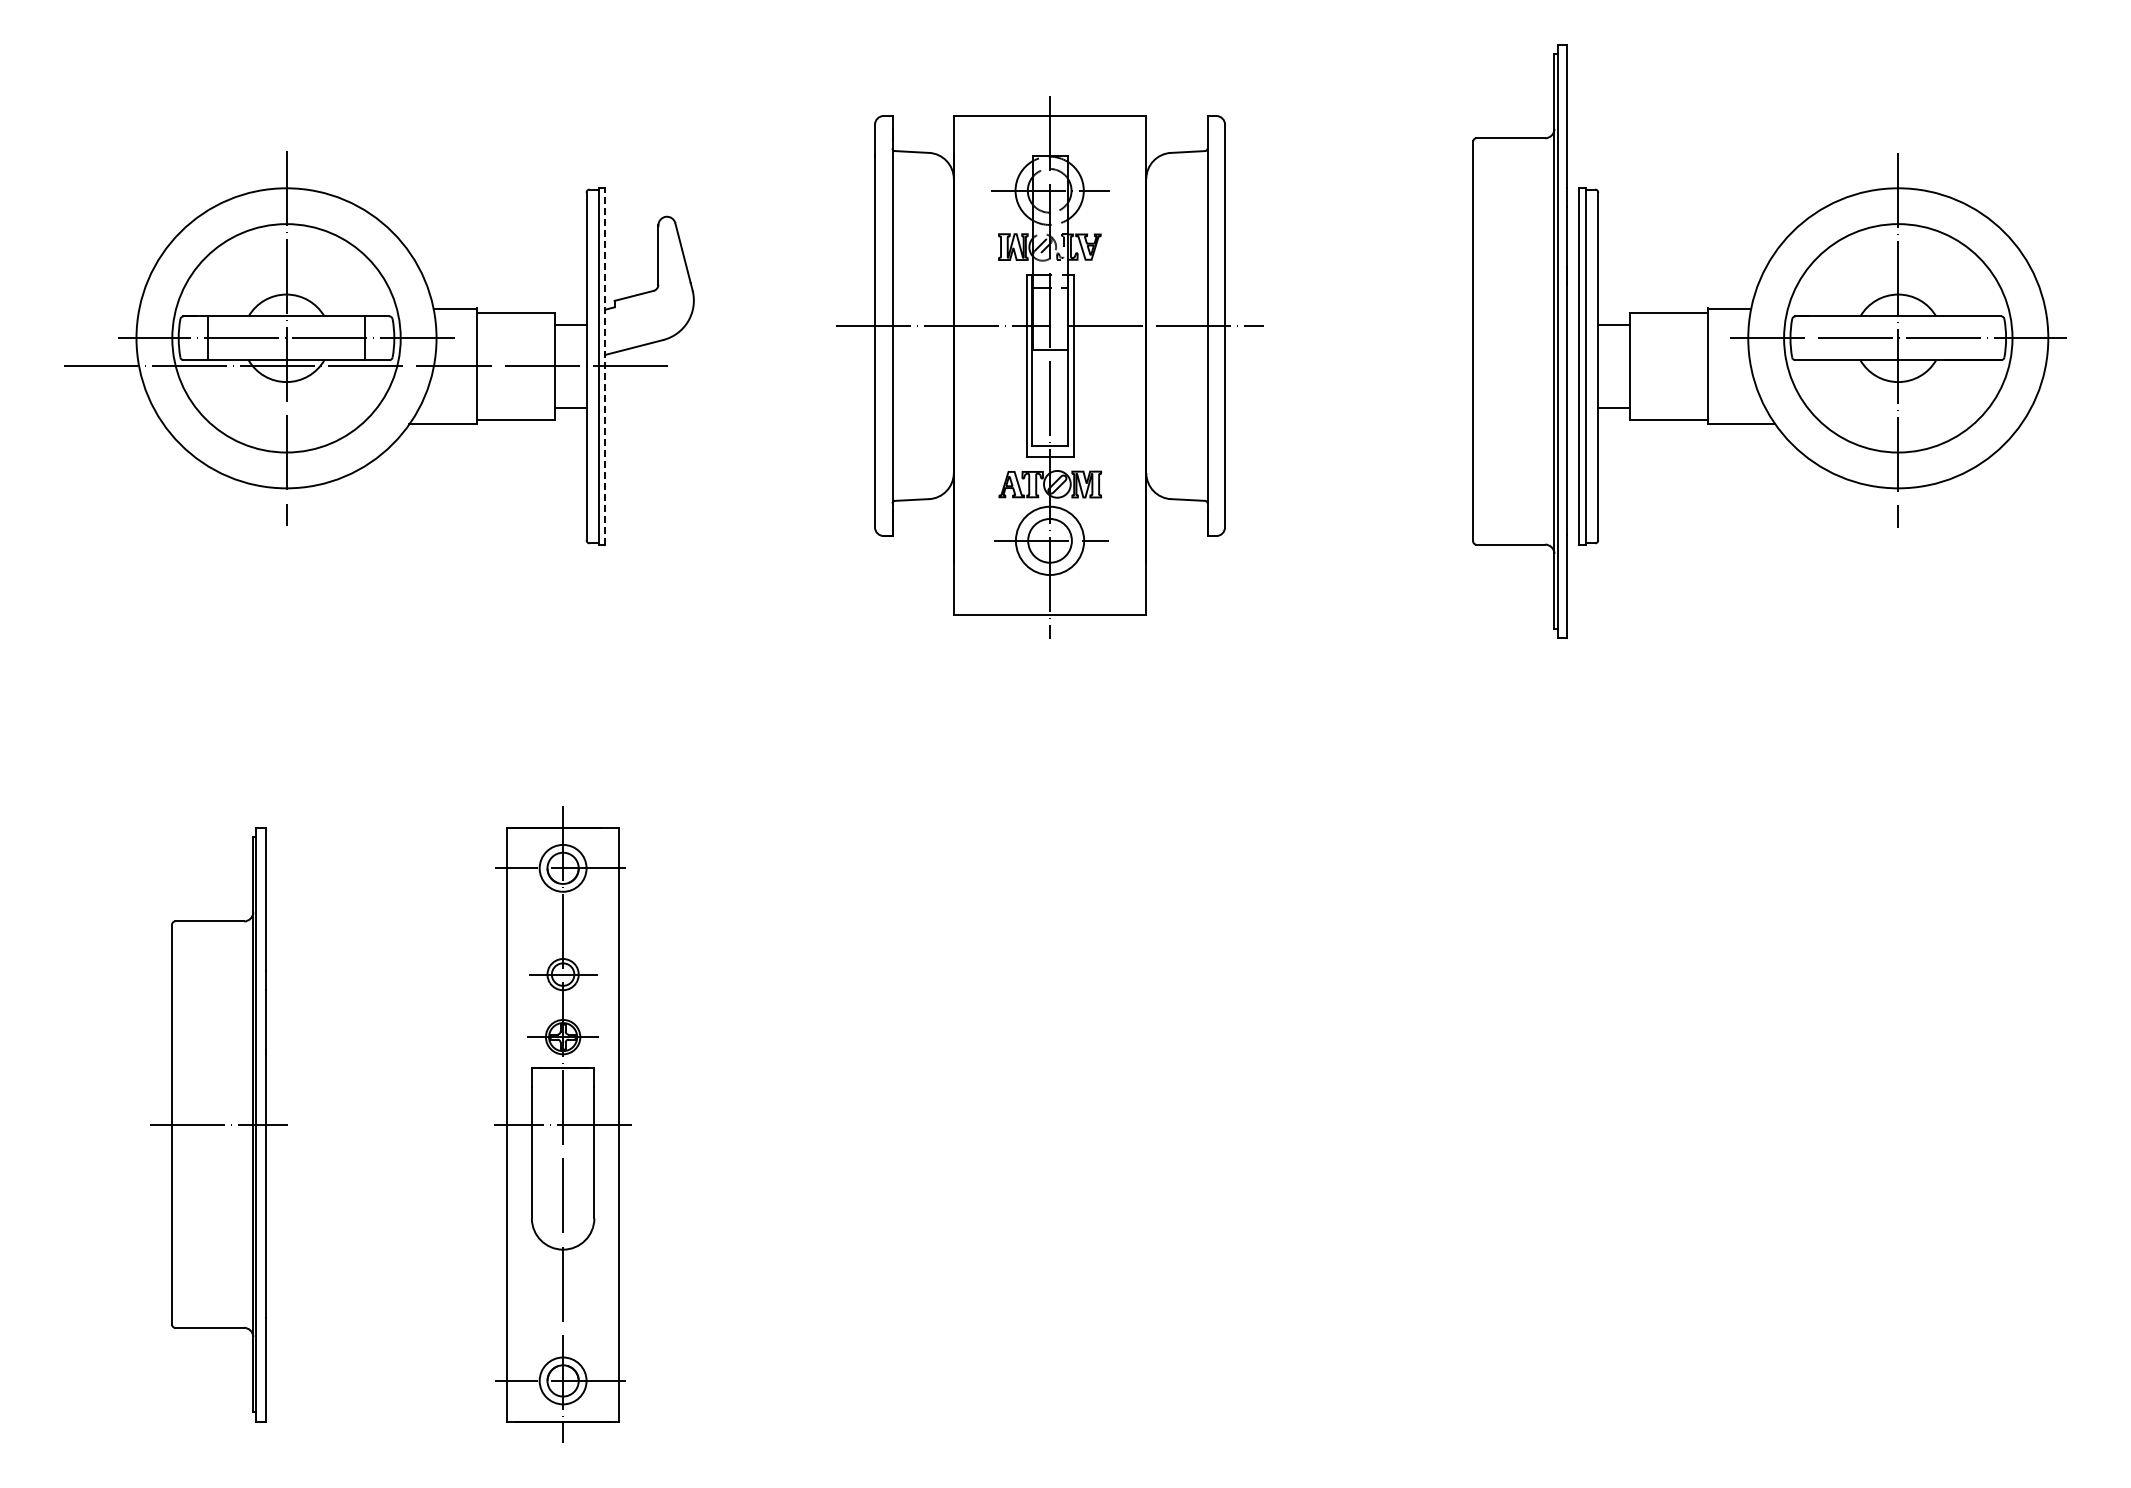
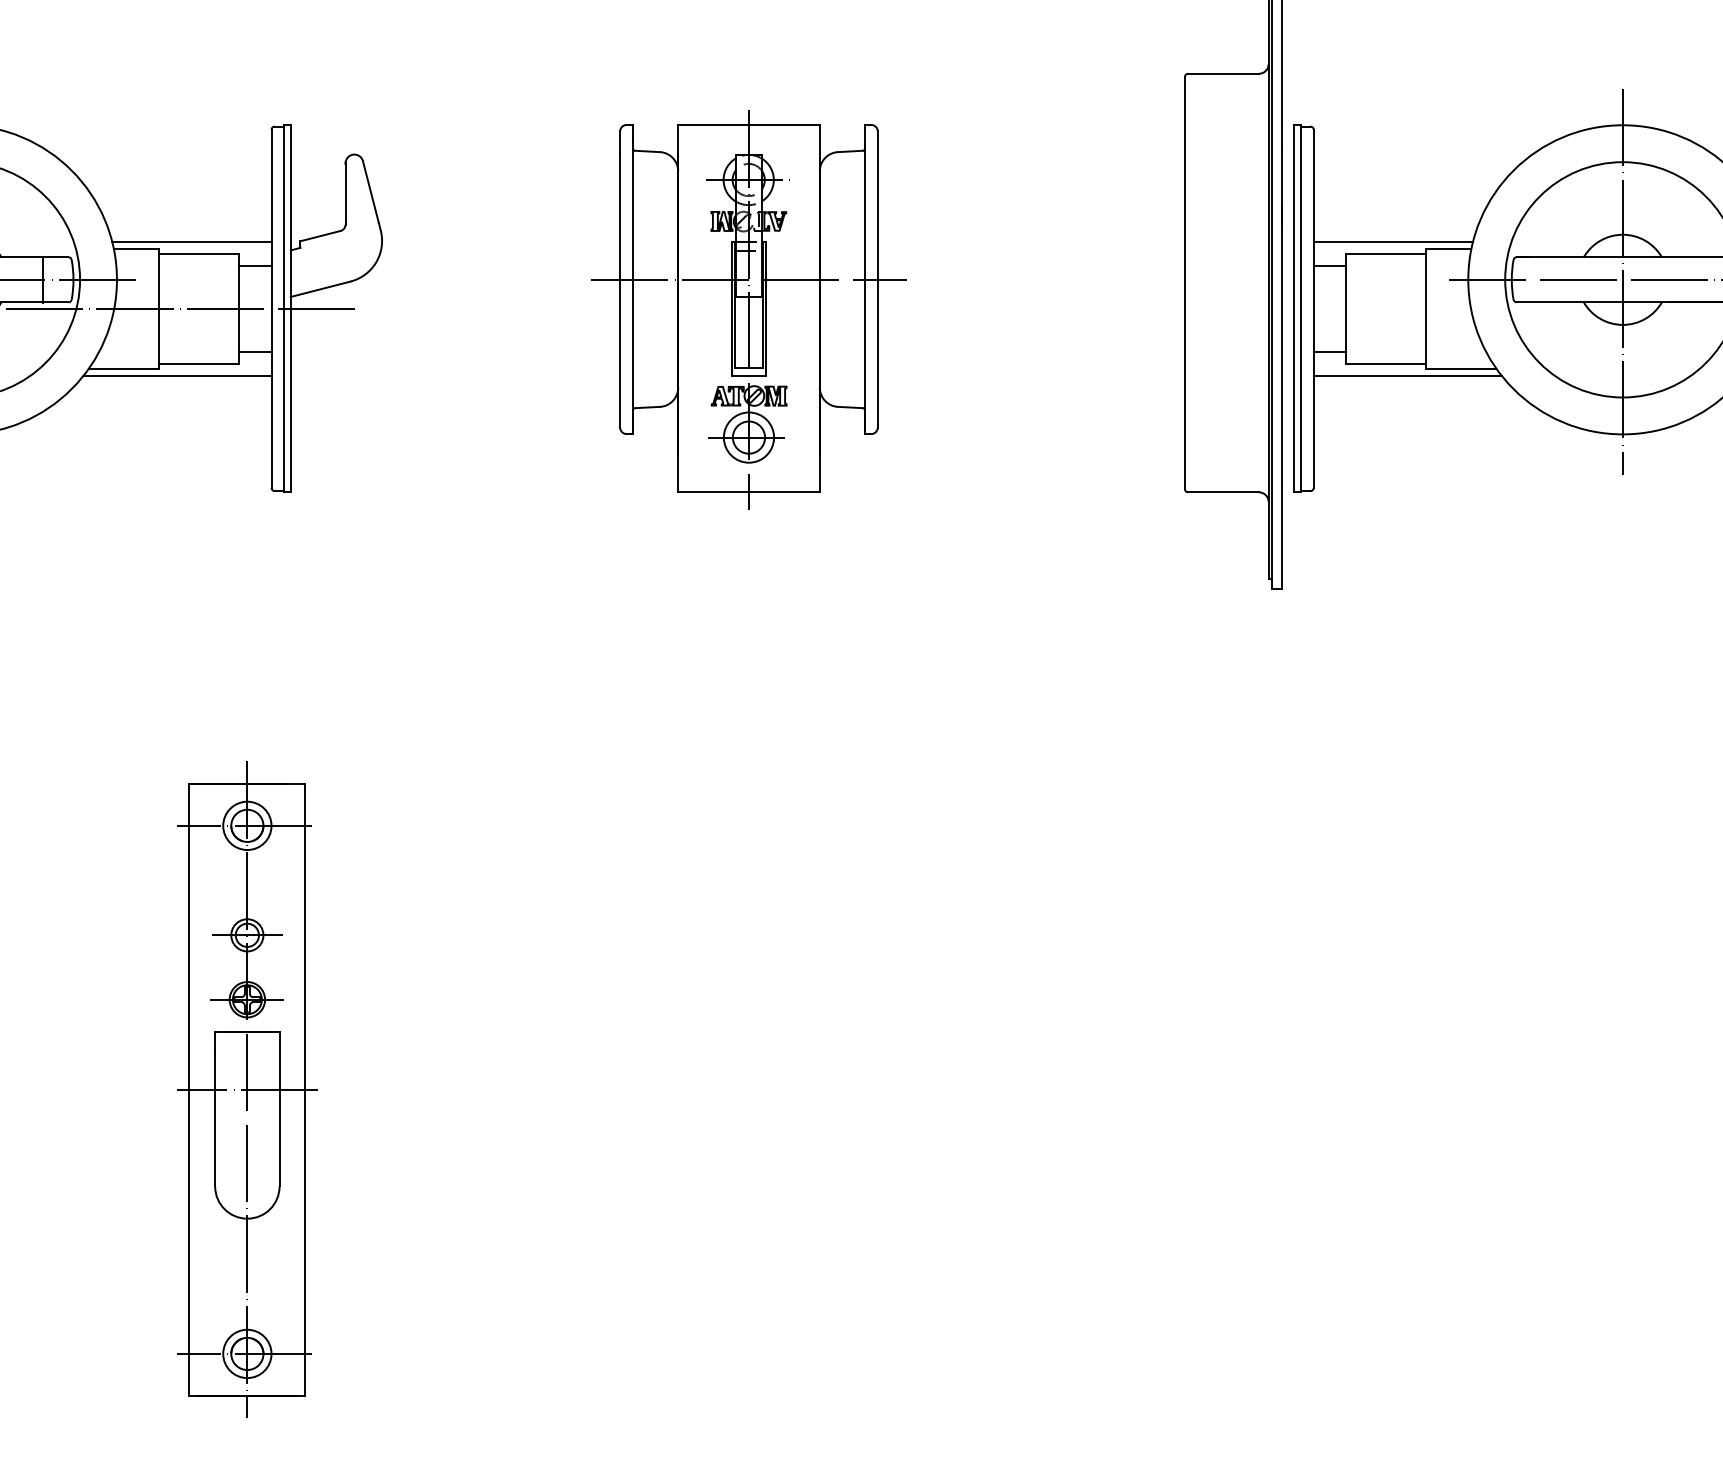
line: (508, 301) -> (191, 241), added
line: (1675, 301) -> (1393, 241), added
line: (605, 365) -> (291, 307), dashed -> solid
part: (1049, 367) -> (748, 309), size x0.71
line: (495, 431) -> (177, 375), added
line: (1689, 431) -> (1407, 375), added

